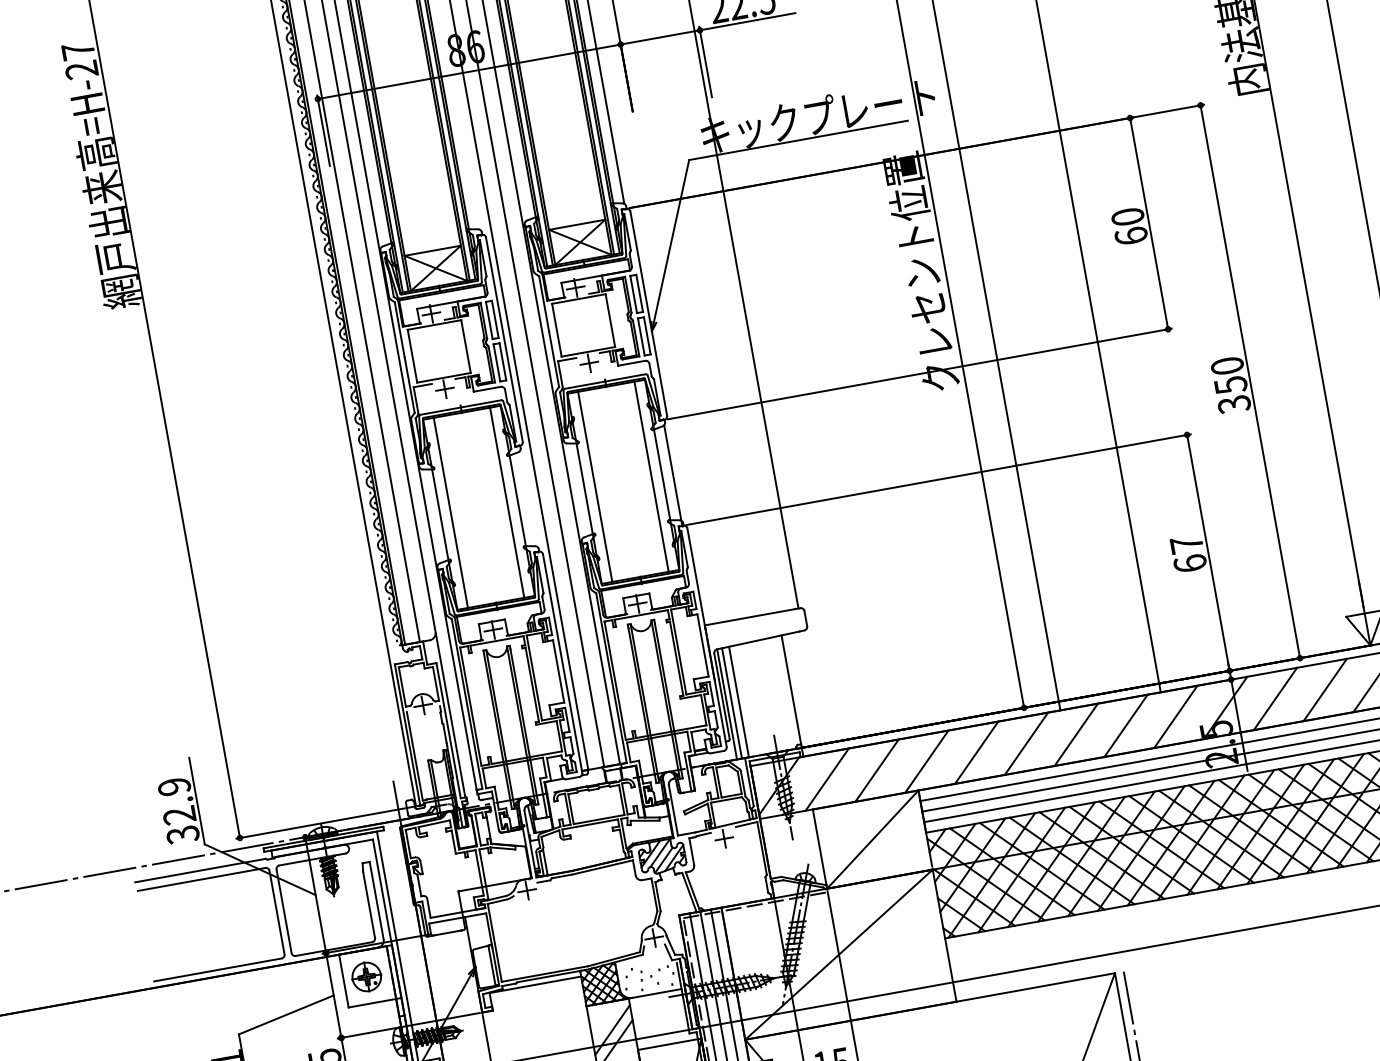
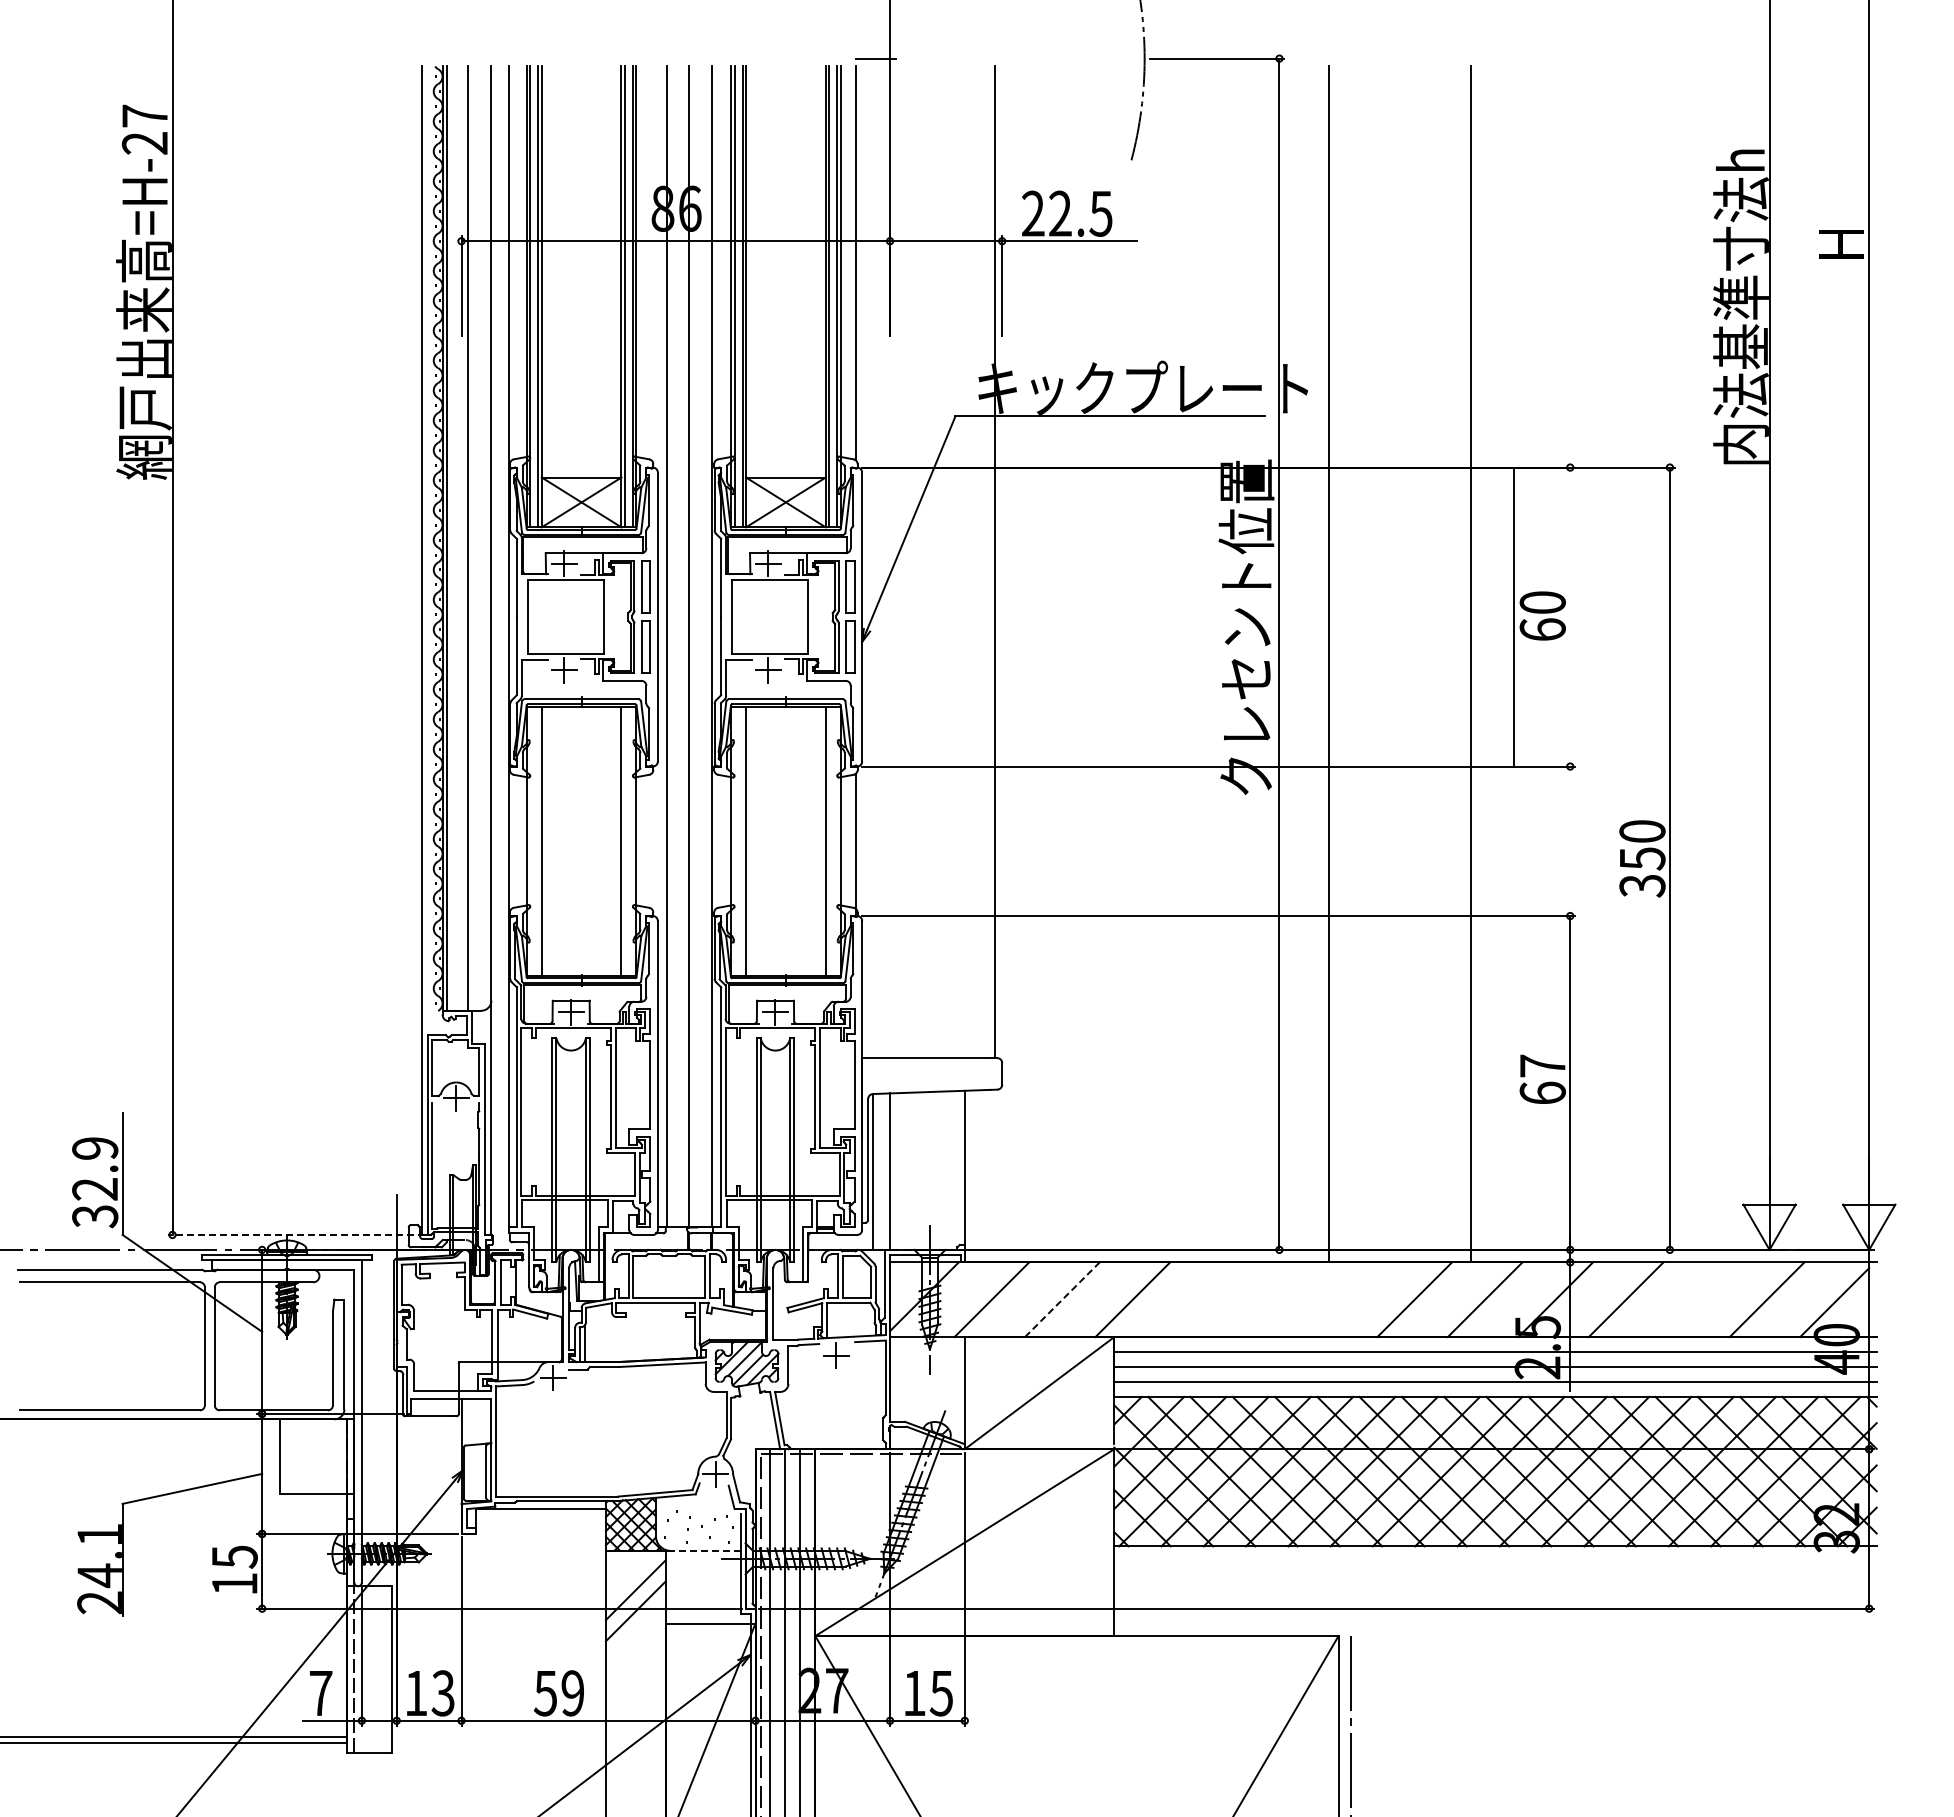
line: (1149, 223) -> (1514, 616), moved
line: (1325, 689) -> (1696, 1299), removed
line: (732, 703) -> (880, 1171), removed
line: (1075, 734) -> (1343, 1299), removed
line: (1026, 743) -> (1273, 1299), removed
line: (976, 752) -> (1202, 1299), removed
line: (877, 770) -> (1062, 1299), solid -> dashed
line: (327, 821) -> (296, 1234), solid -> dashed
part: (366, 976) -> (311, 1456), removed
line: (656, 993) -> (705, 1550), solid -> dashed

